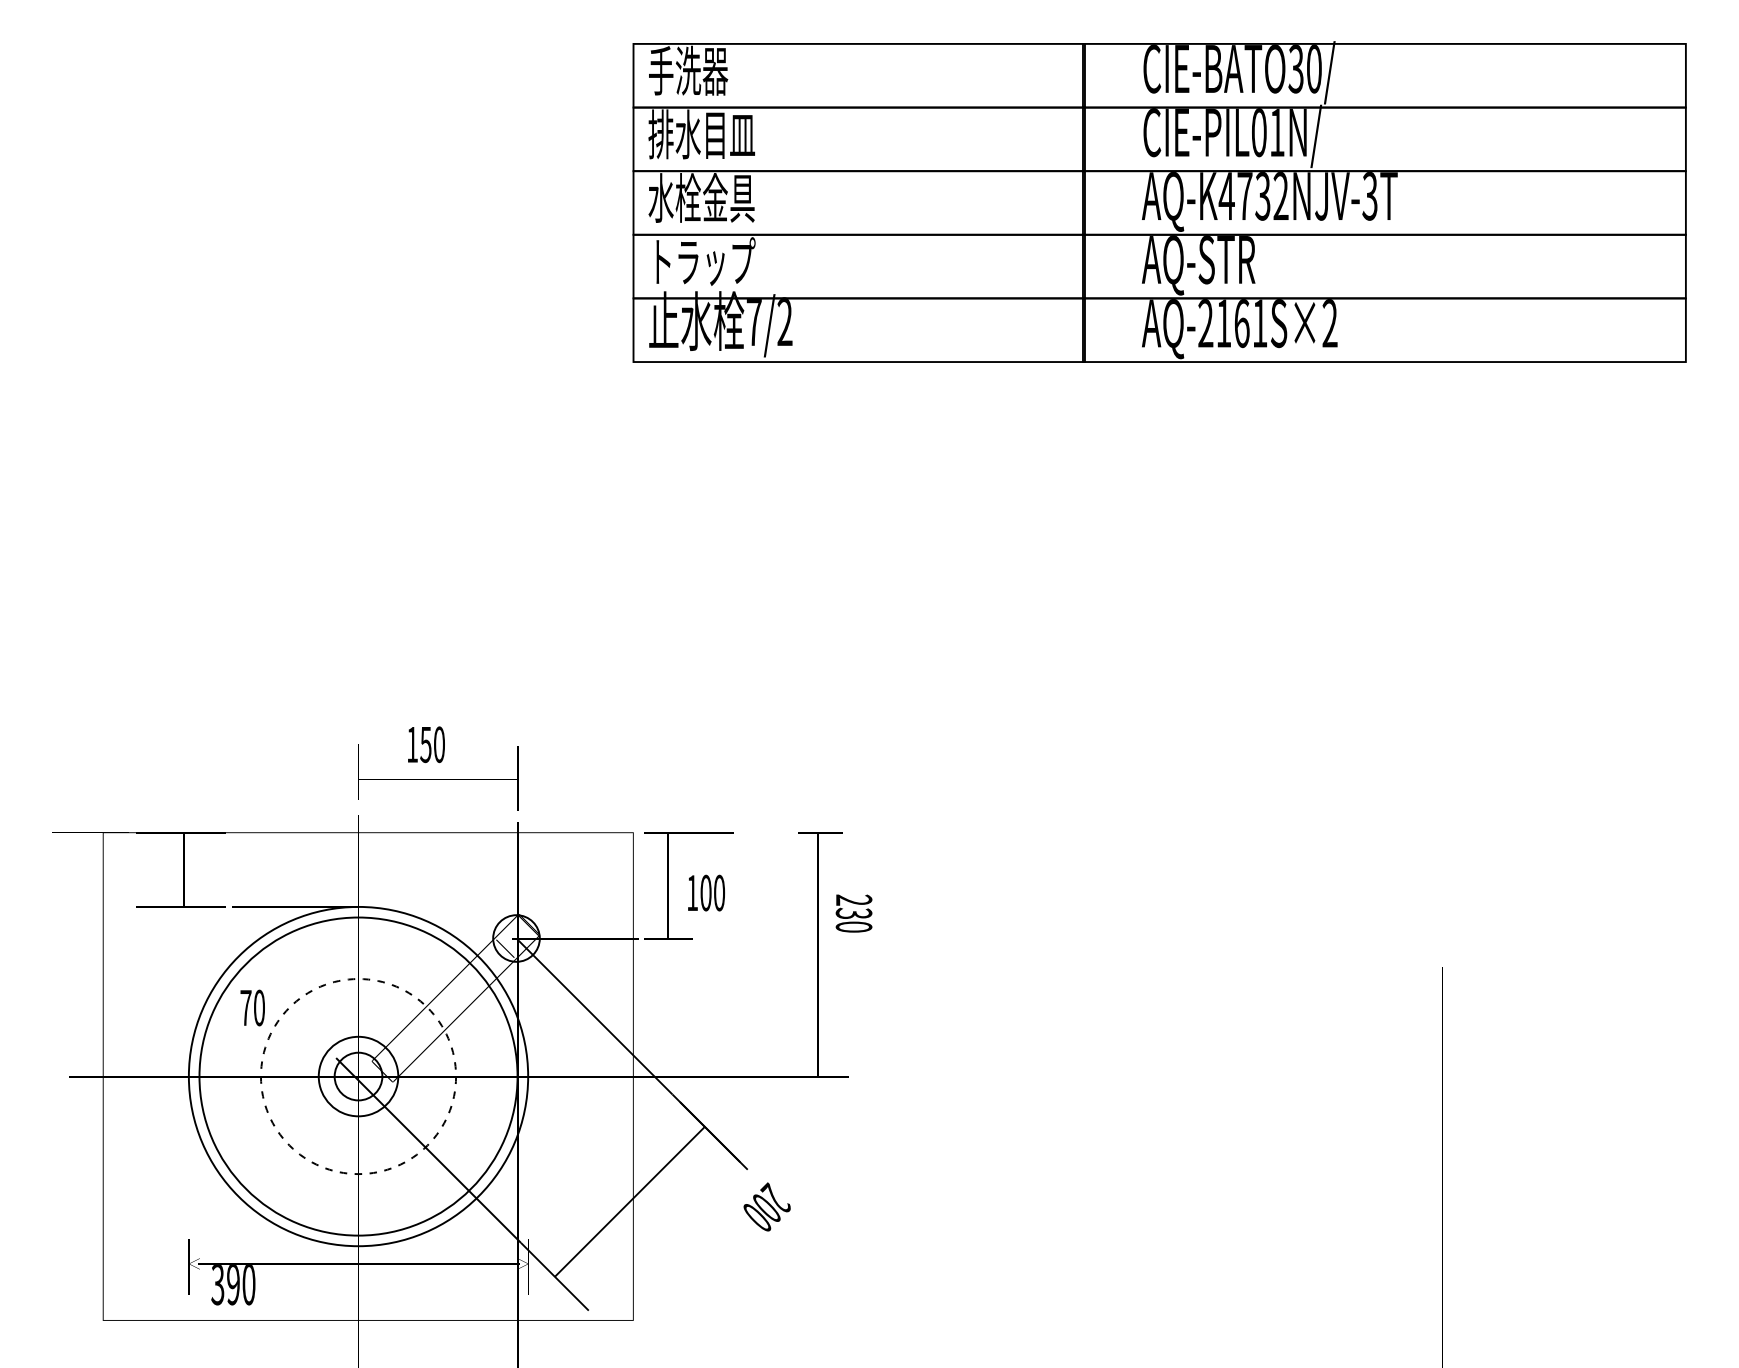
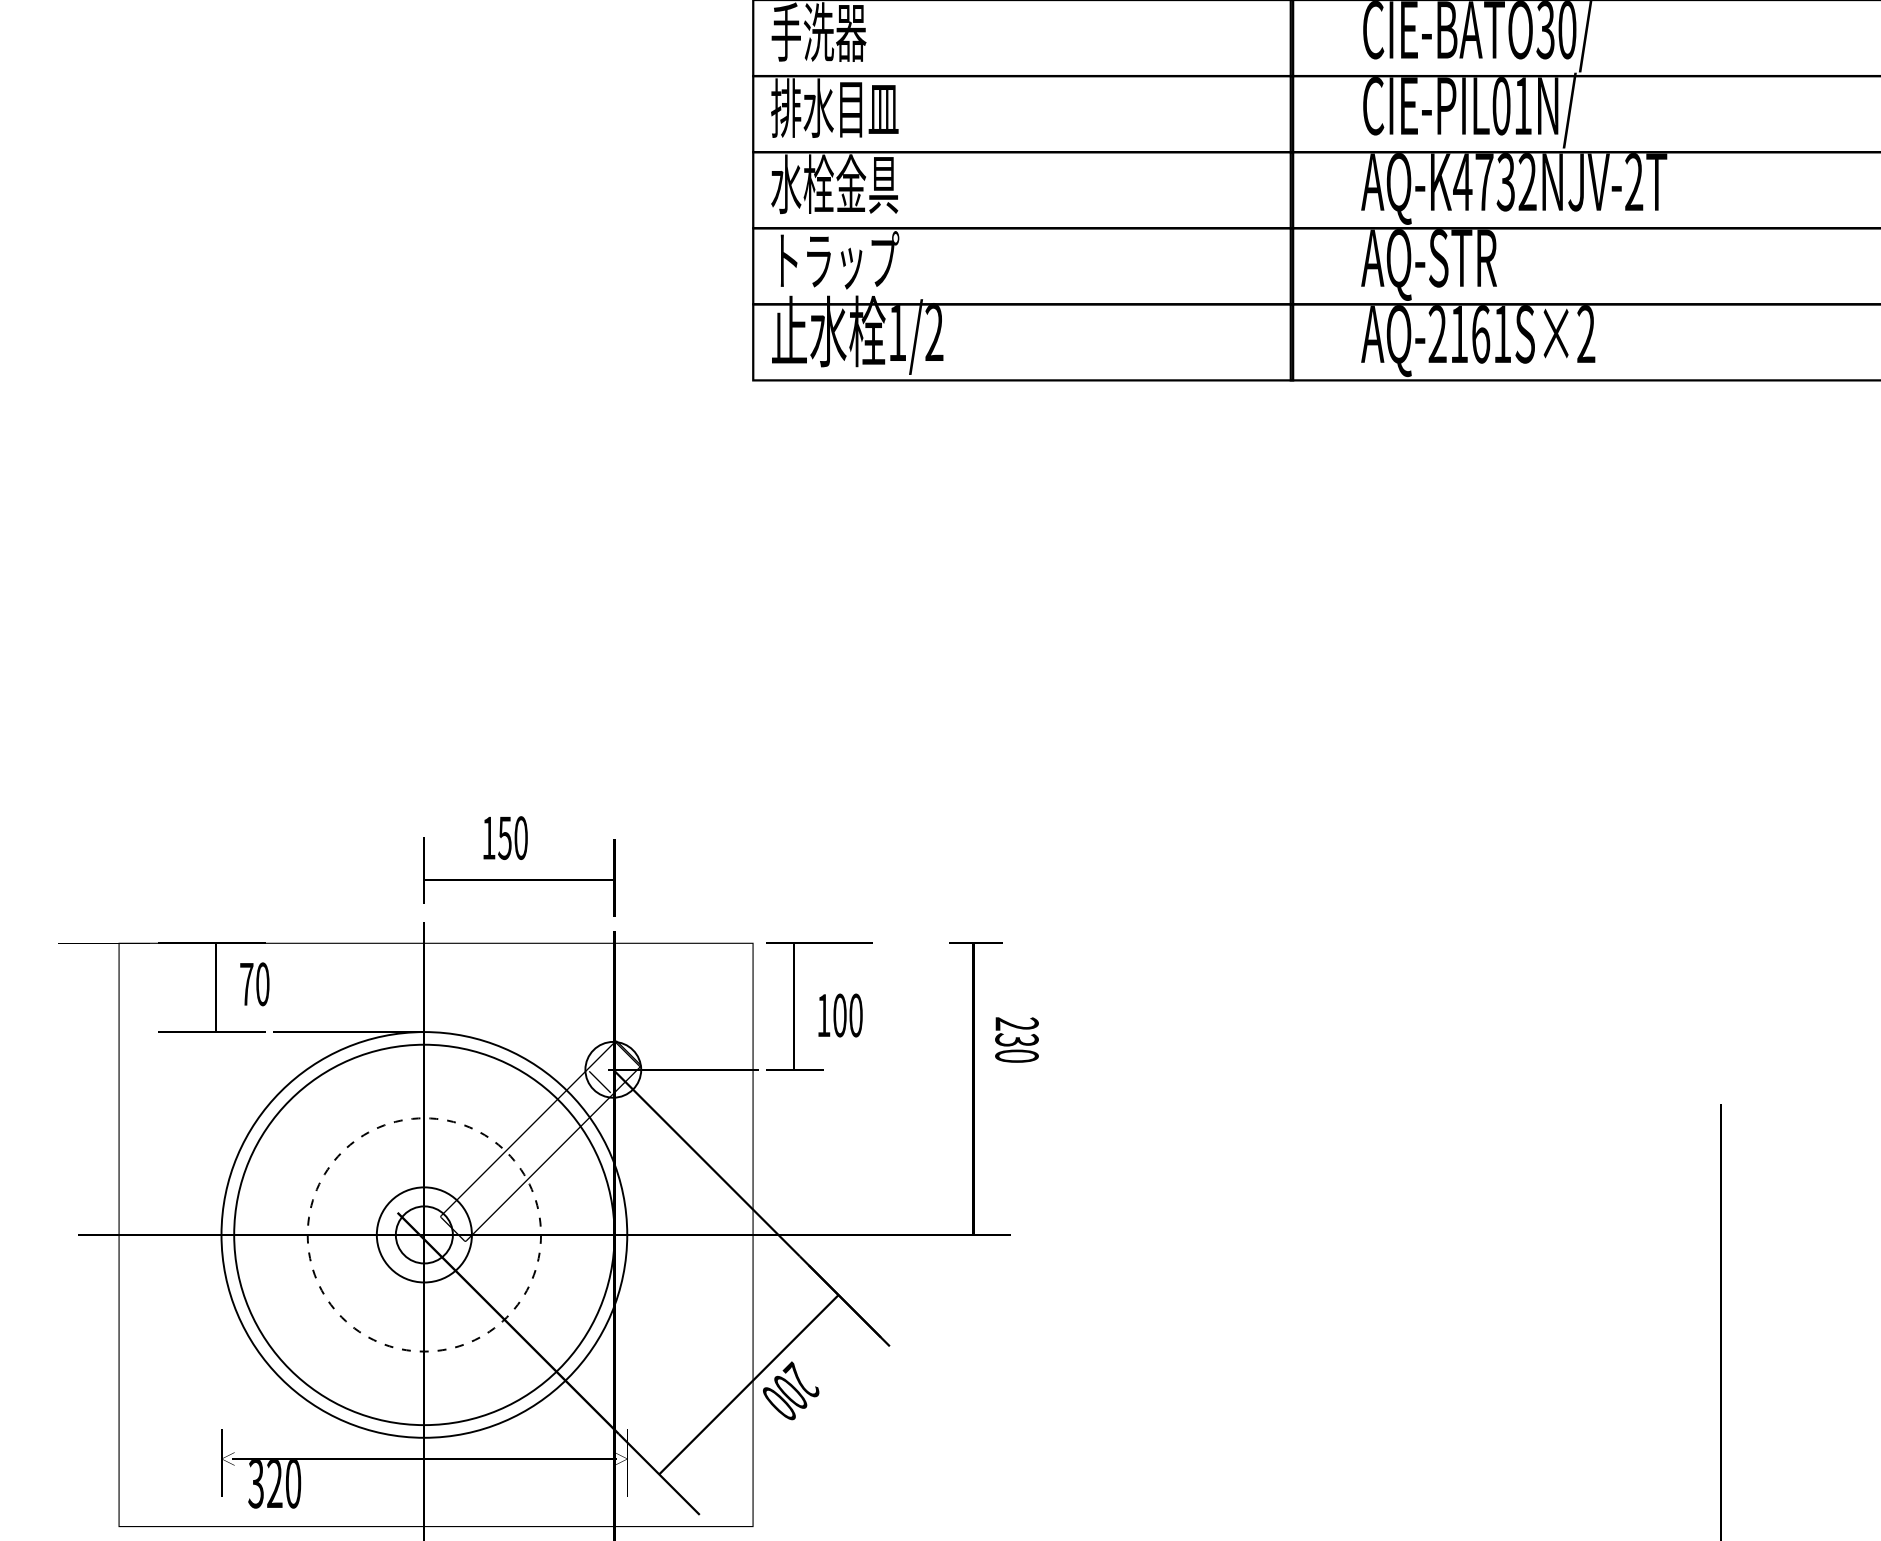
text: (1369, 196) -> (1633, 182), AQ-K4732NJV-3T -> AQ-K4732NJV-2T
text: (753, 322) -> (896, 333), 7/2 -> 1/2
text: (252, 1007) -> (254, 983), moved
text: (766, 1206) -> (790, 1390), moved
text: (233, 1285) -> (274, 1484), 390 -> 320

